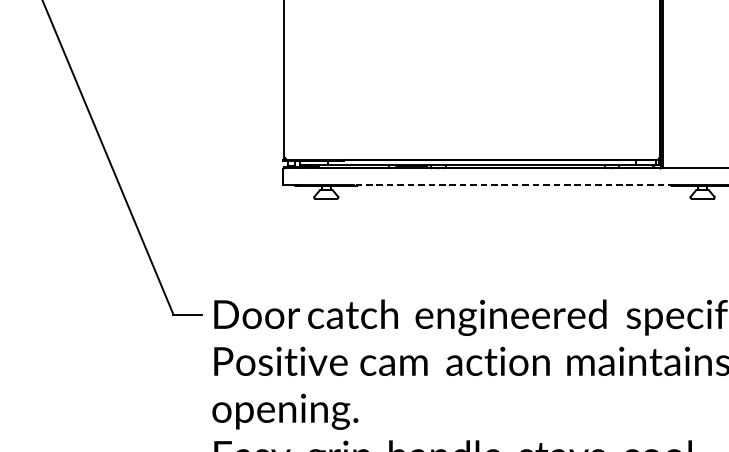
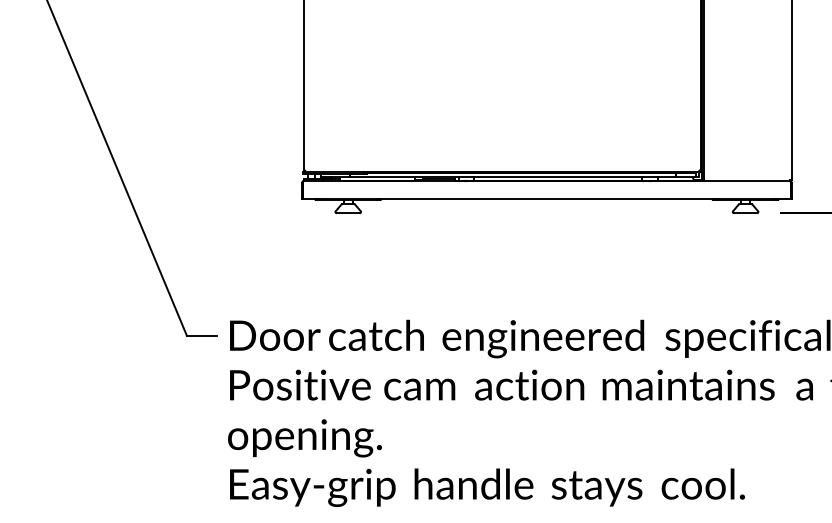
line: (514, 185) -> (546, 199), dashed -> solid

